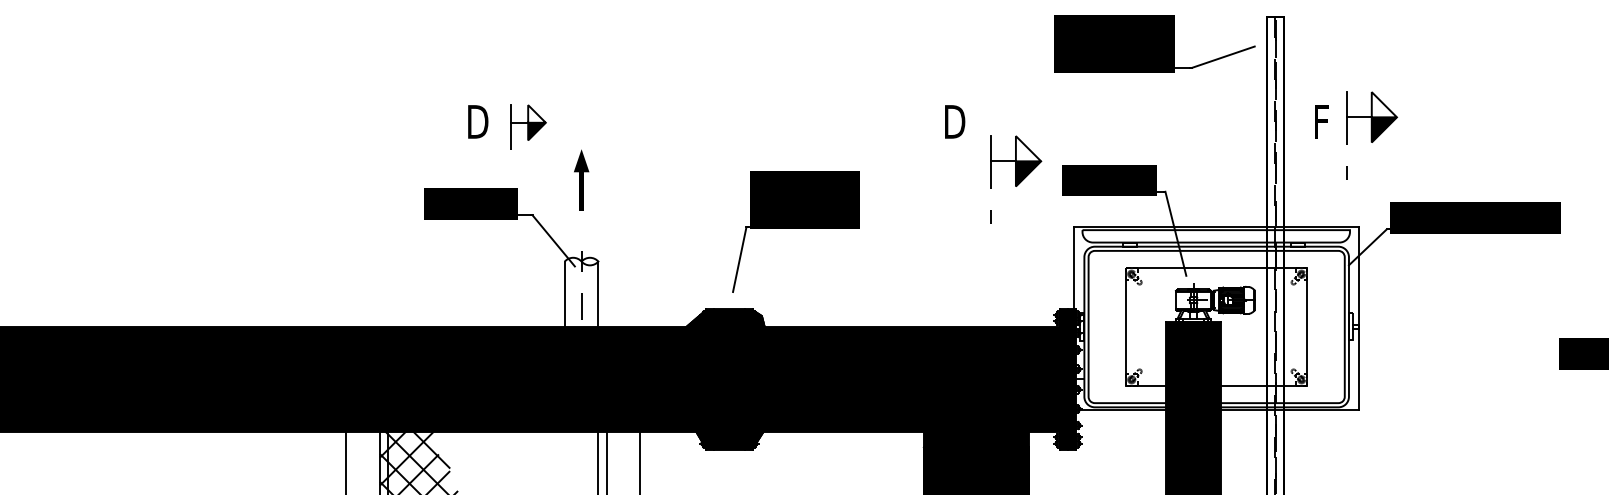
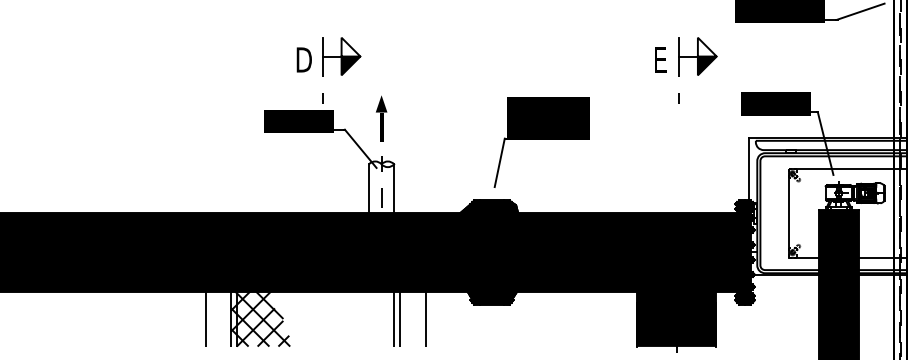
text: (955, 121) -> (660, 59), D -> E
part: (528, 135) -> (341, 70), size x1.43
part: (581, 179) -> (381, 117), moved
part: (1016, 179) -> (698, 70), moved

